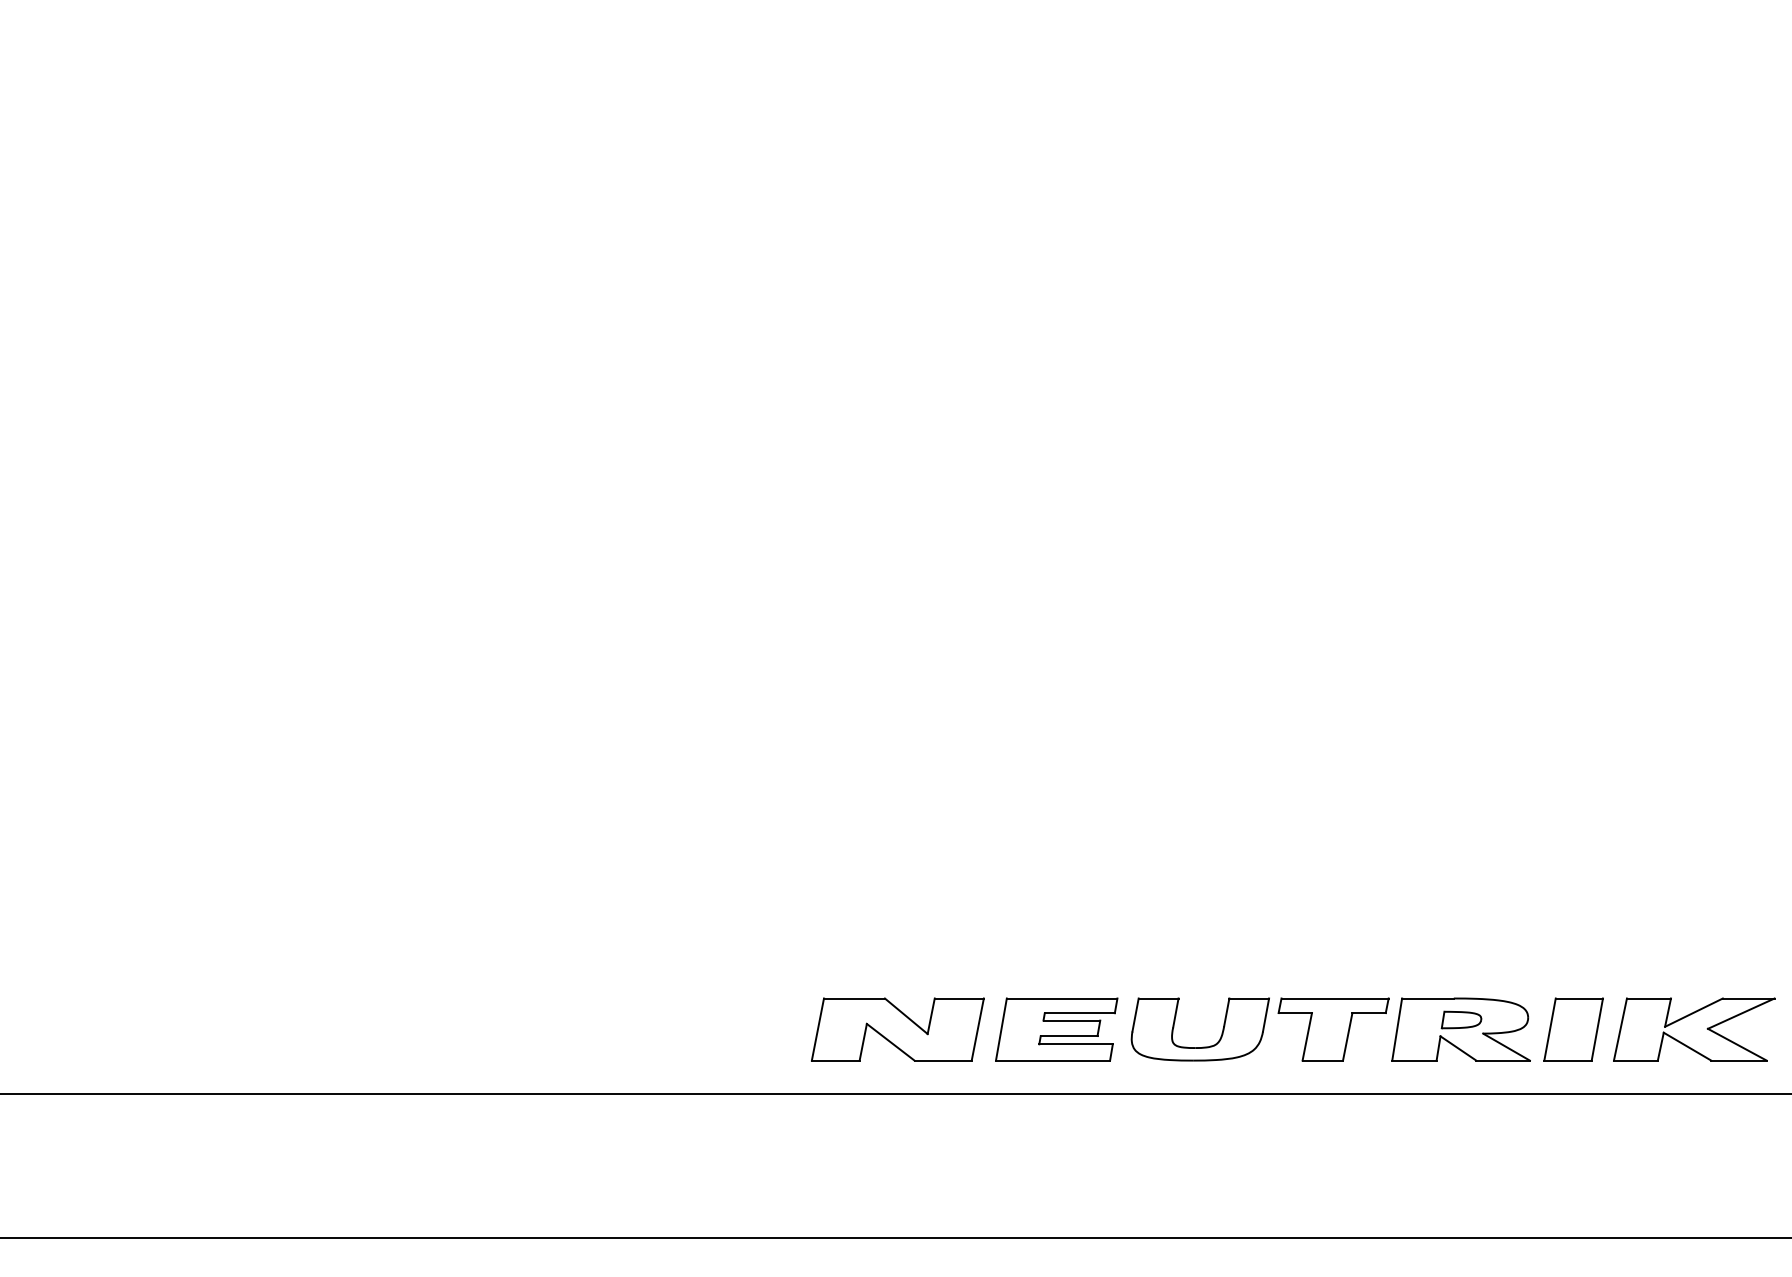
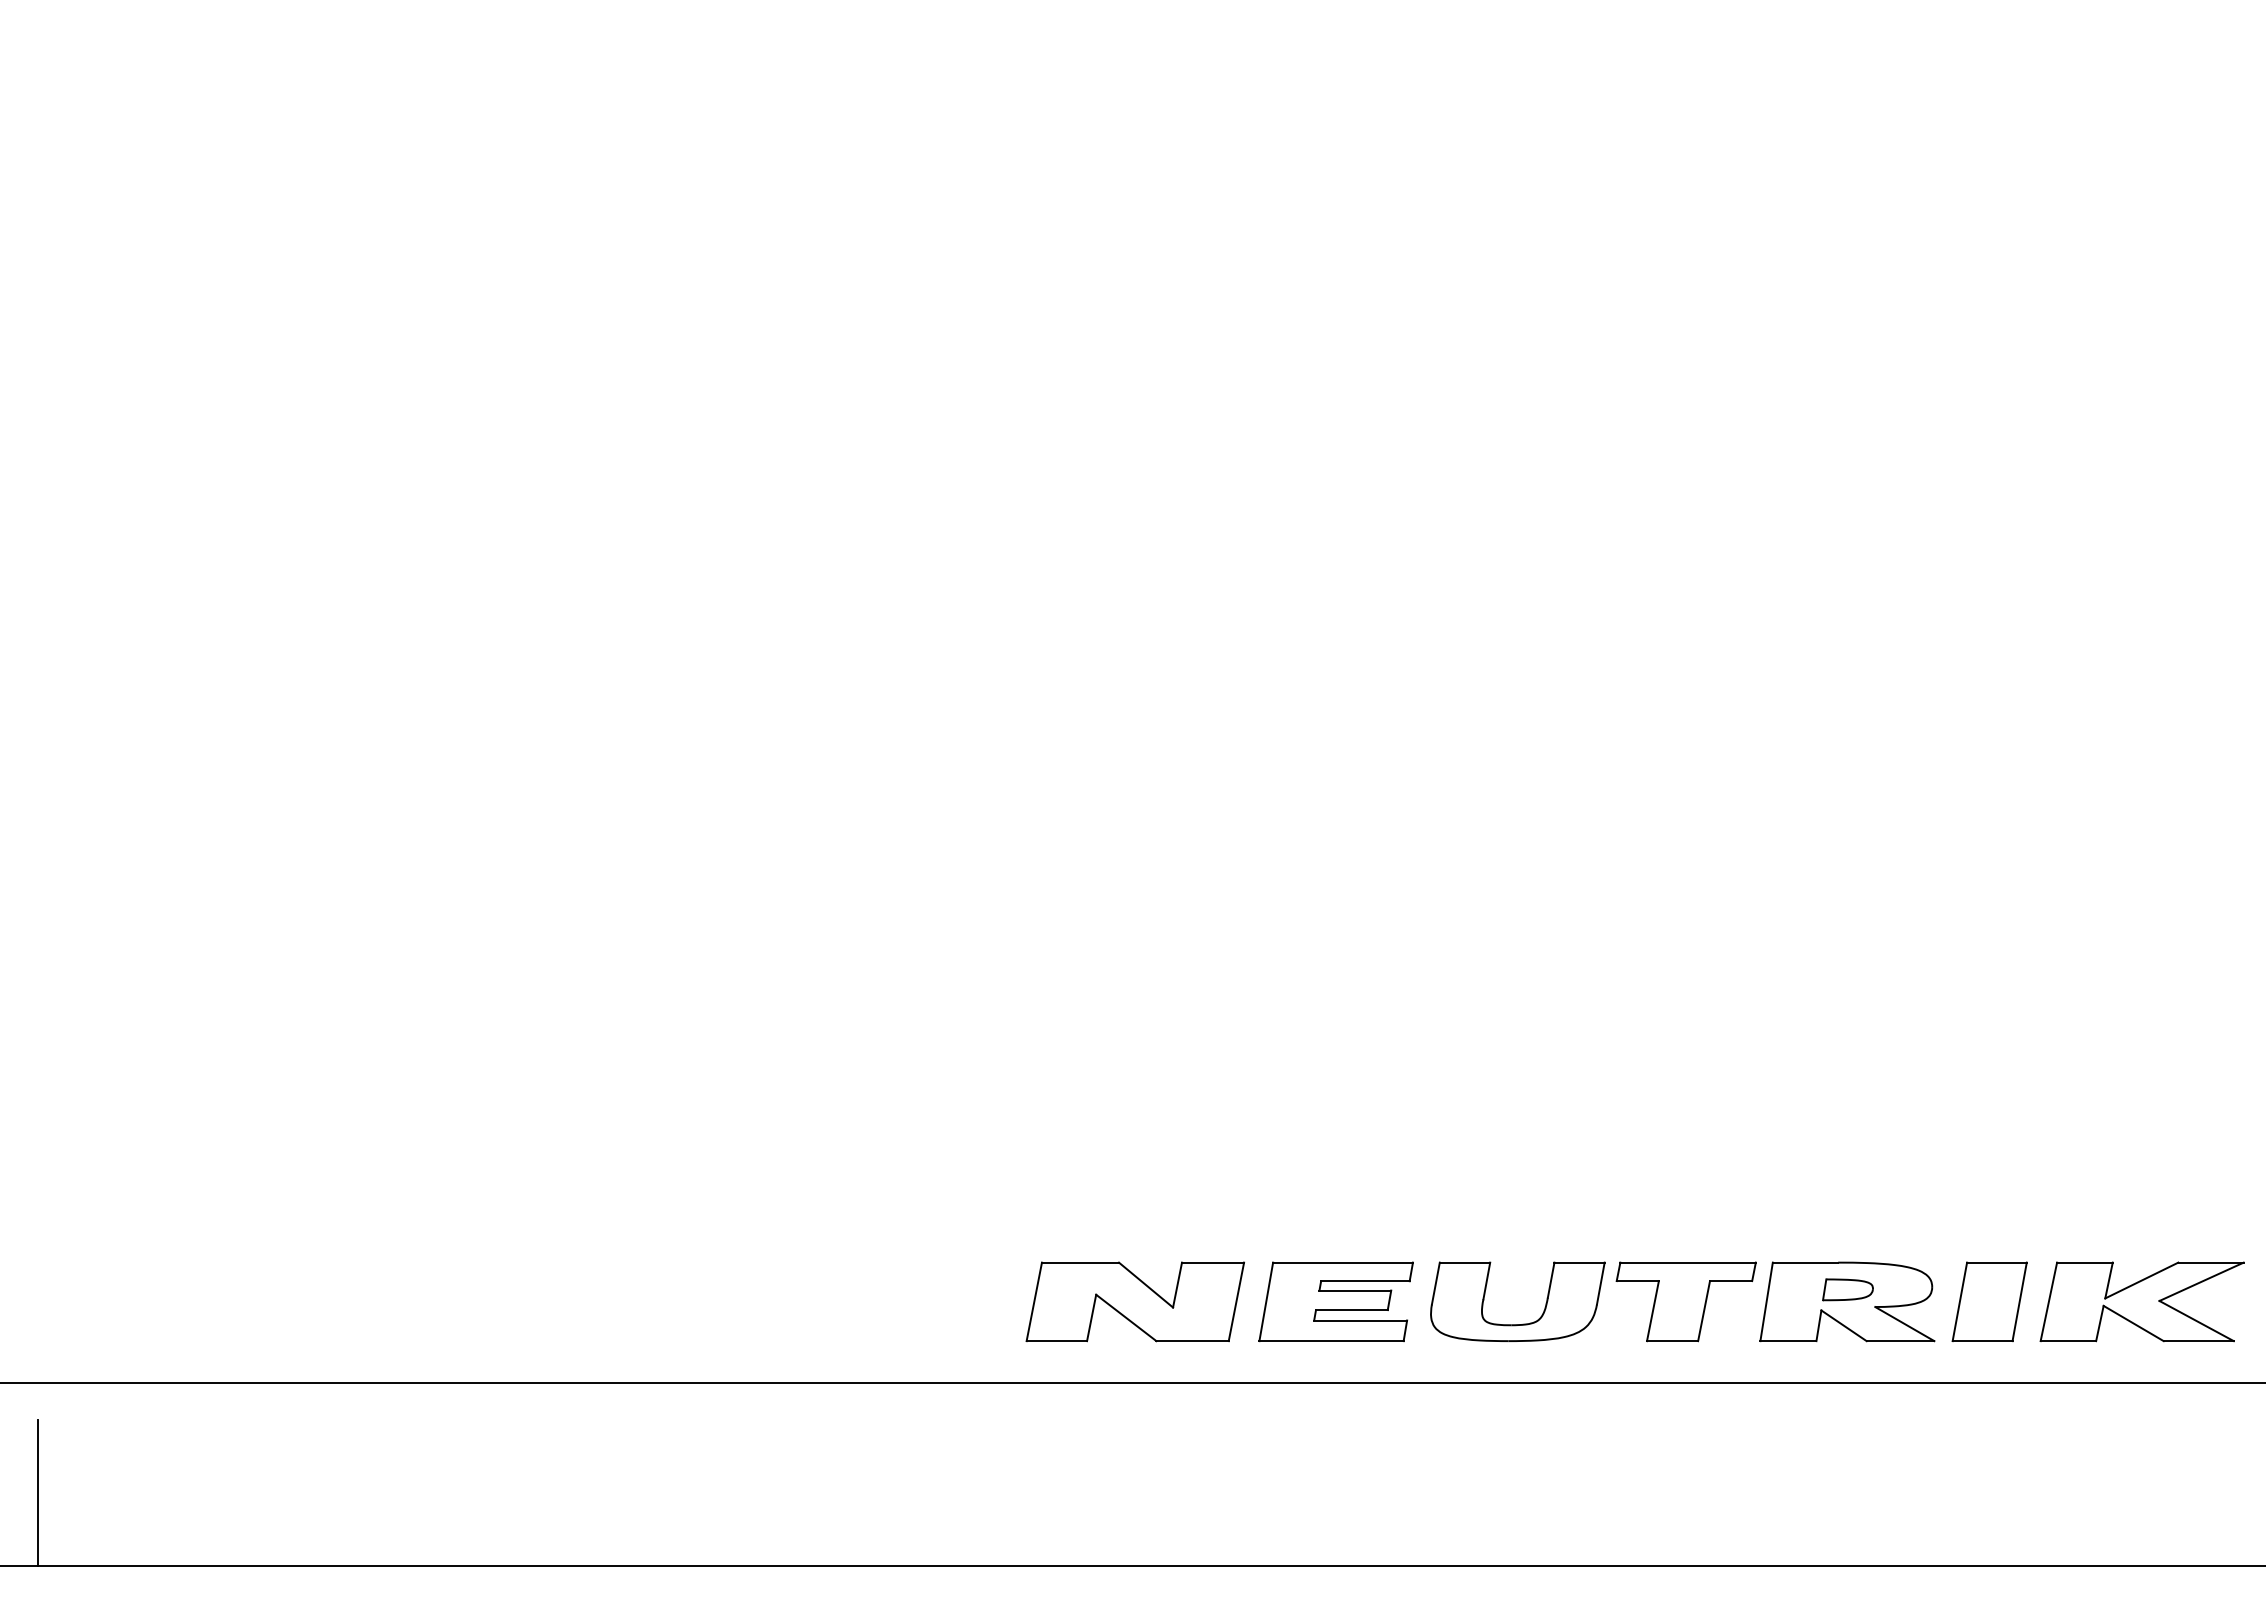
line: (29, 1180) -> (37, 1492), added

